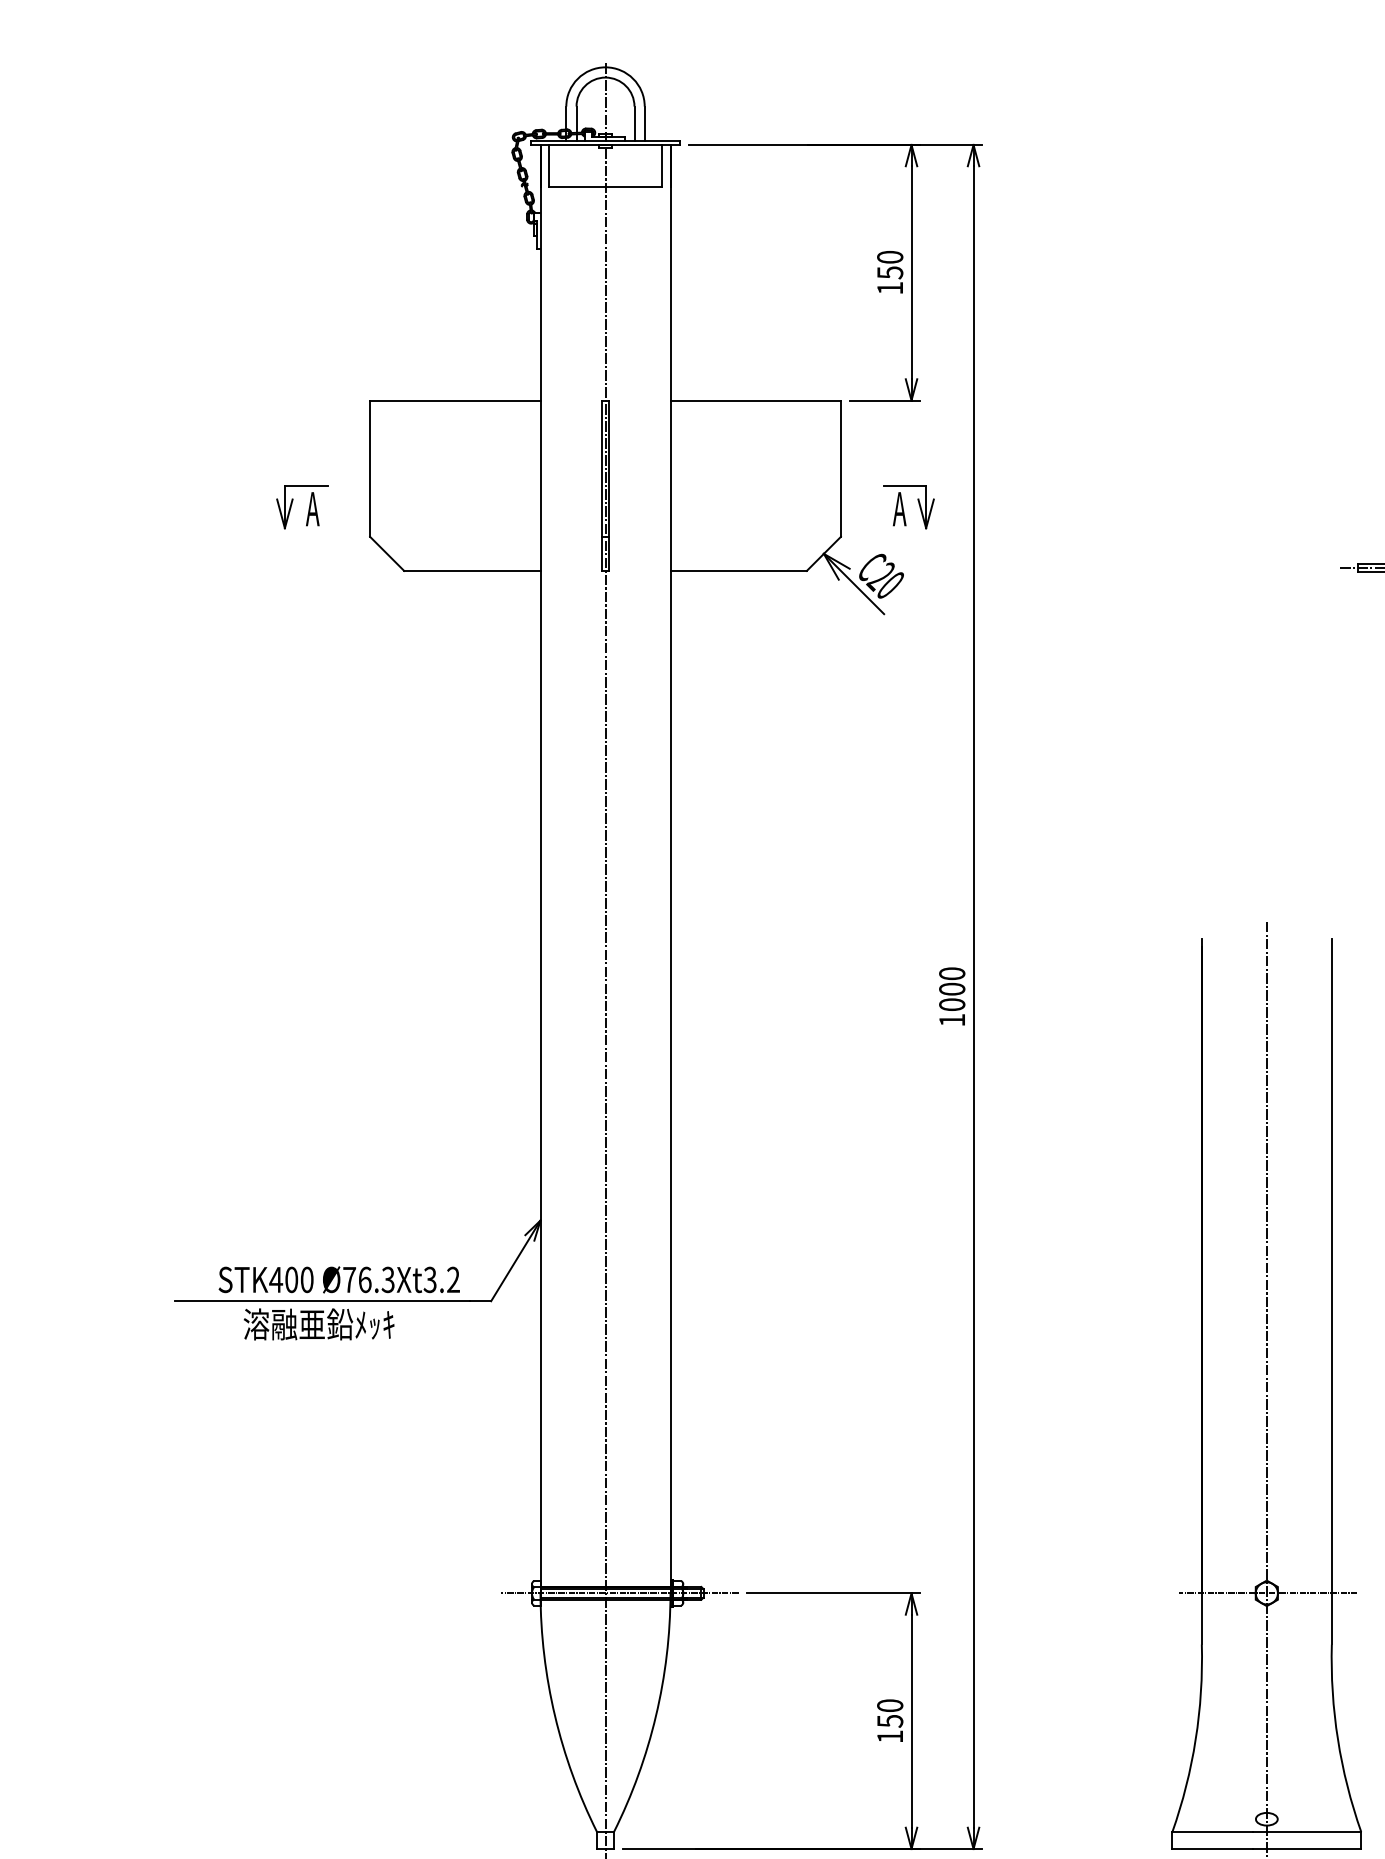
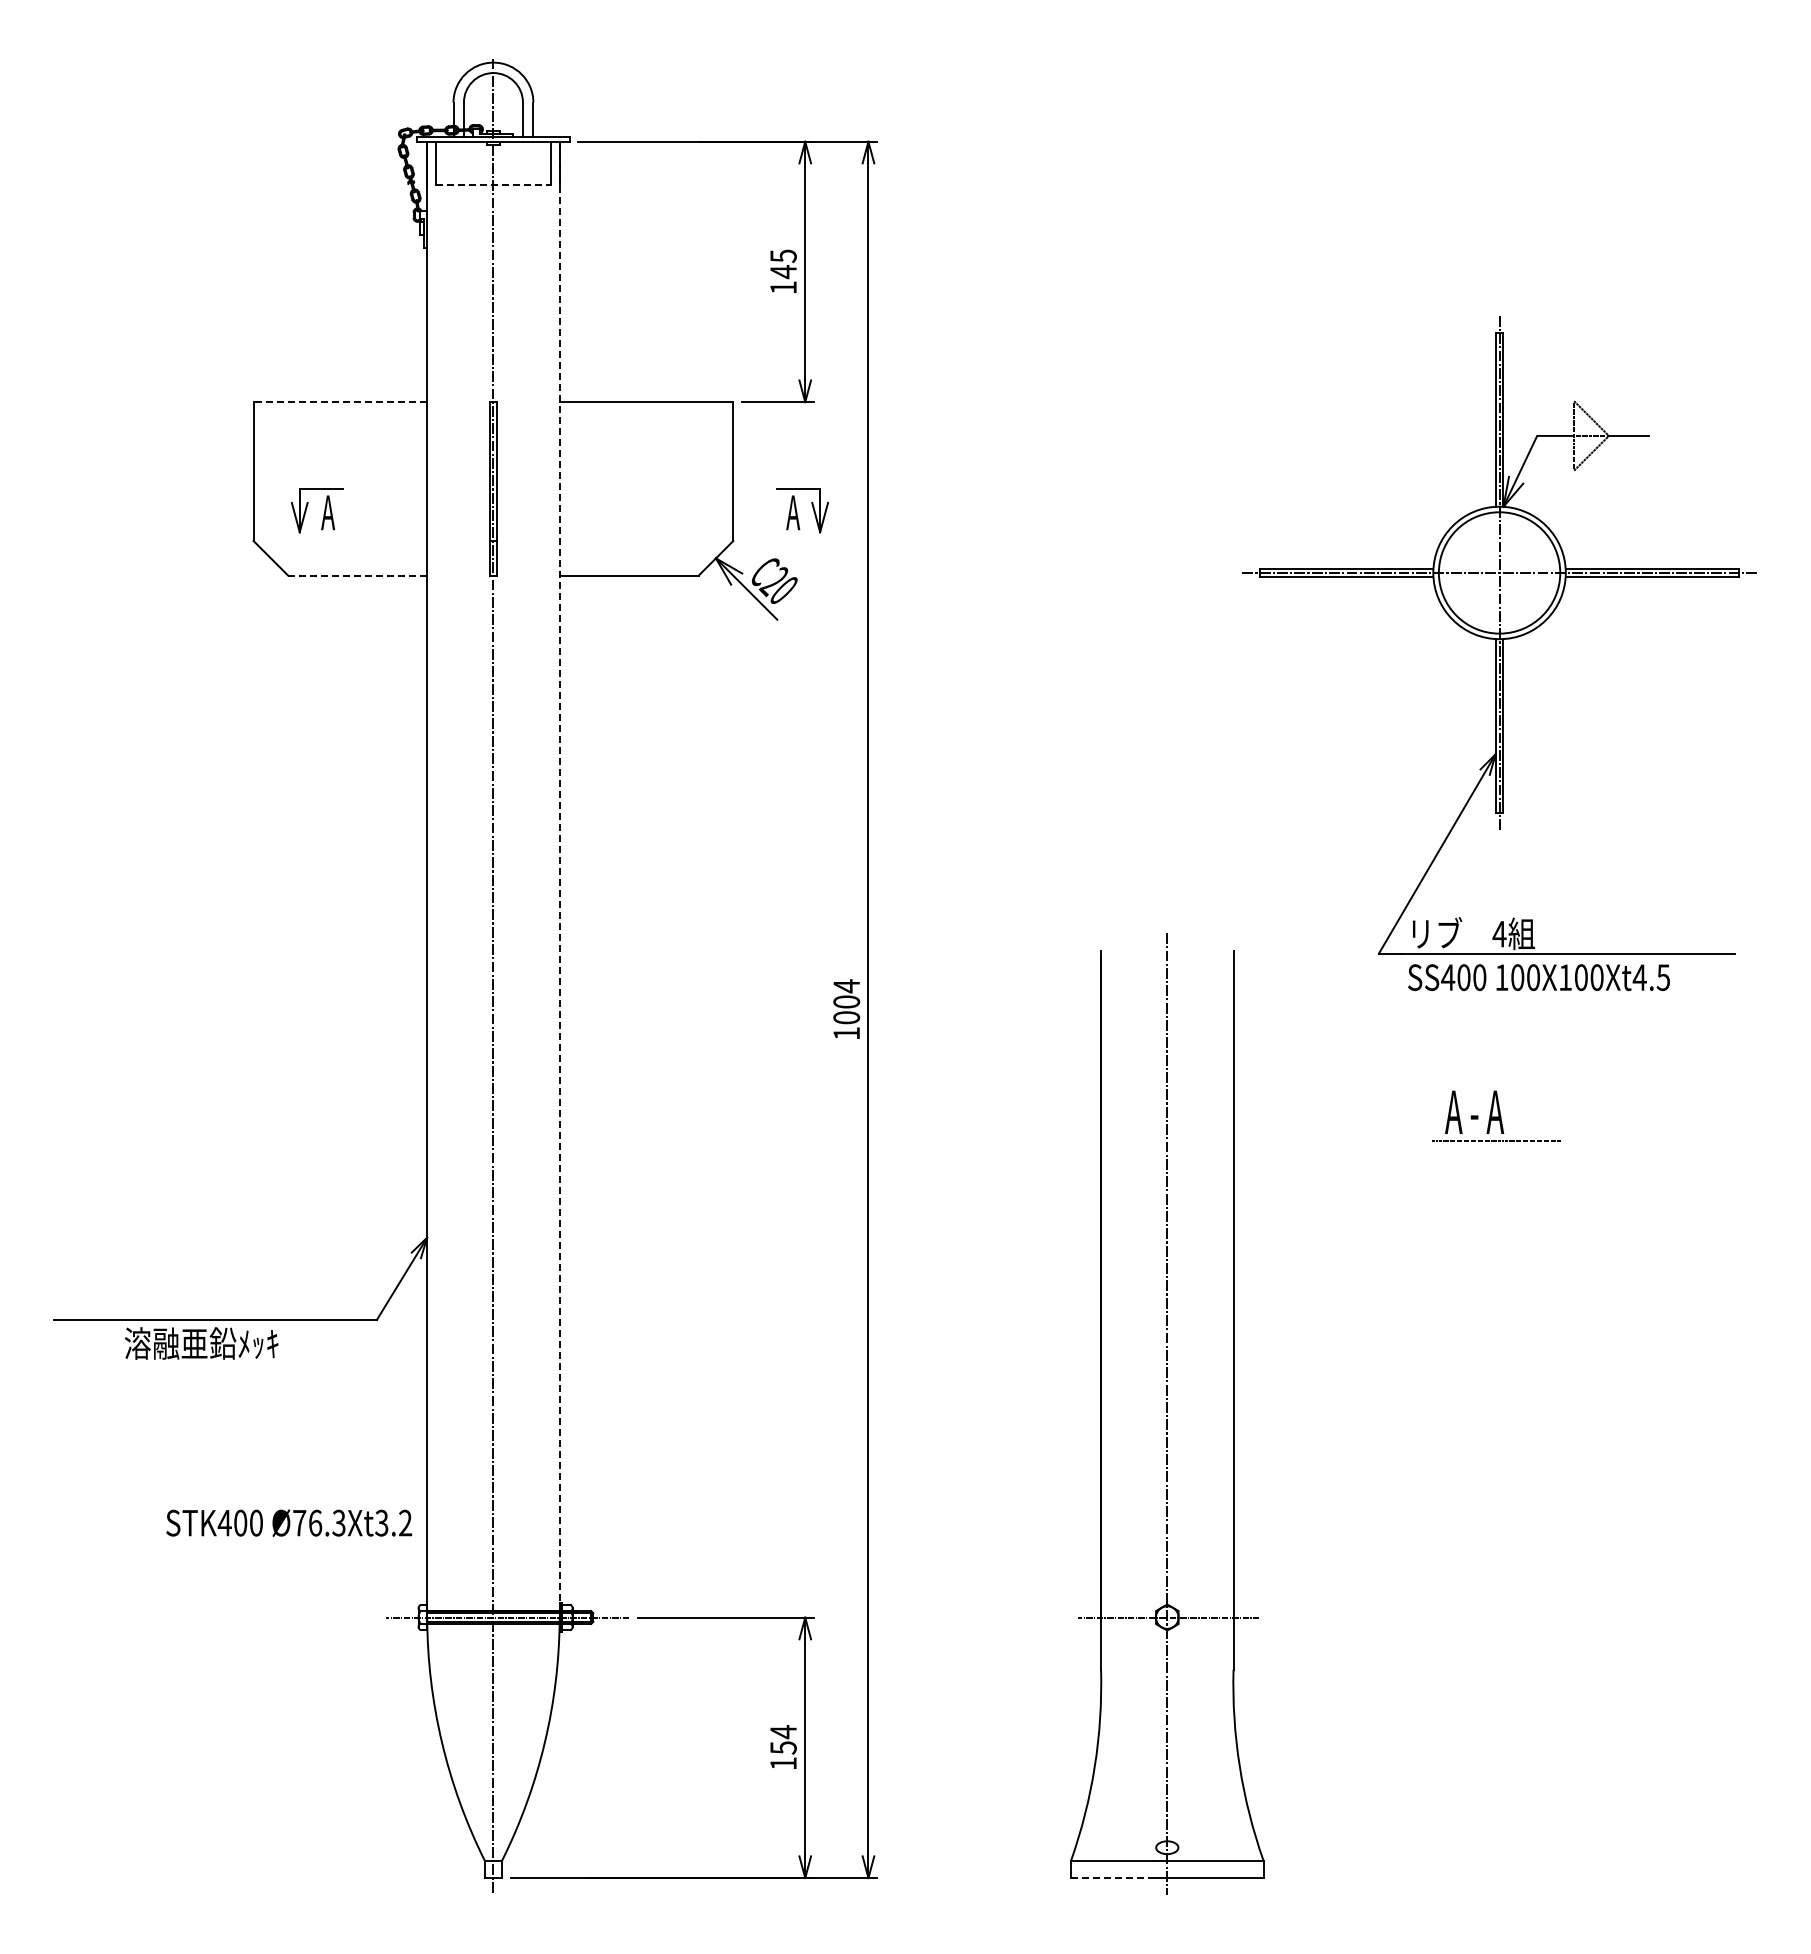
line: (605, 187) -> (493, 185), solid -> dashed
text: (890, 265) -> (783, 264), 150 -> 145
line: (455, 400) -> (340, 402), solid -> dashed
part: (309, 506) -> (324, 510), moved
line: (472, 570) -> (357, 575), solid -> dashed
line: (670, 869) -> (559, 879), solid -> dashed
text: (952, 974) -> (846, 986), 1000 -> 1004
text: (339, 1279) -> (289, 1522), moved
text: (890, 1706) -> (783, 1732), 150 -> 154
line: (1213, 1849) -> (1112, 1878), solid -> dashed

